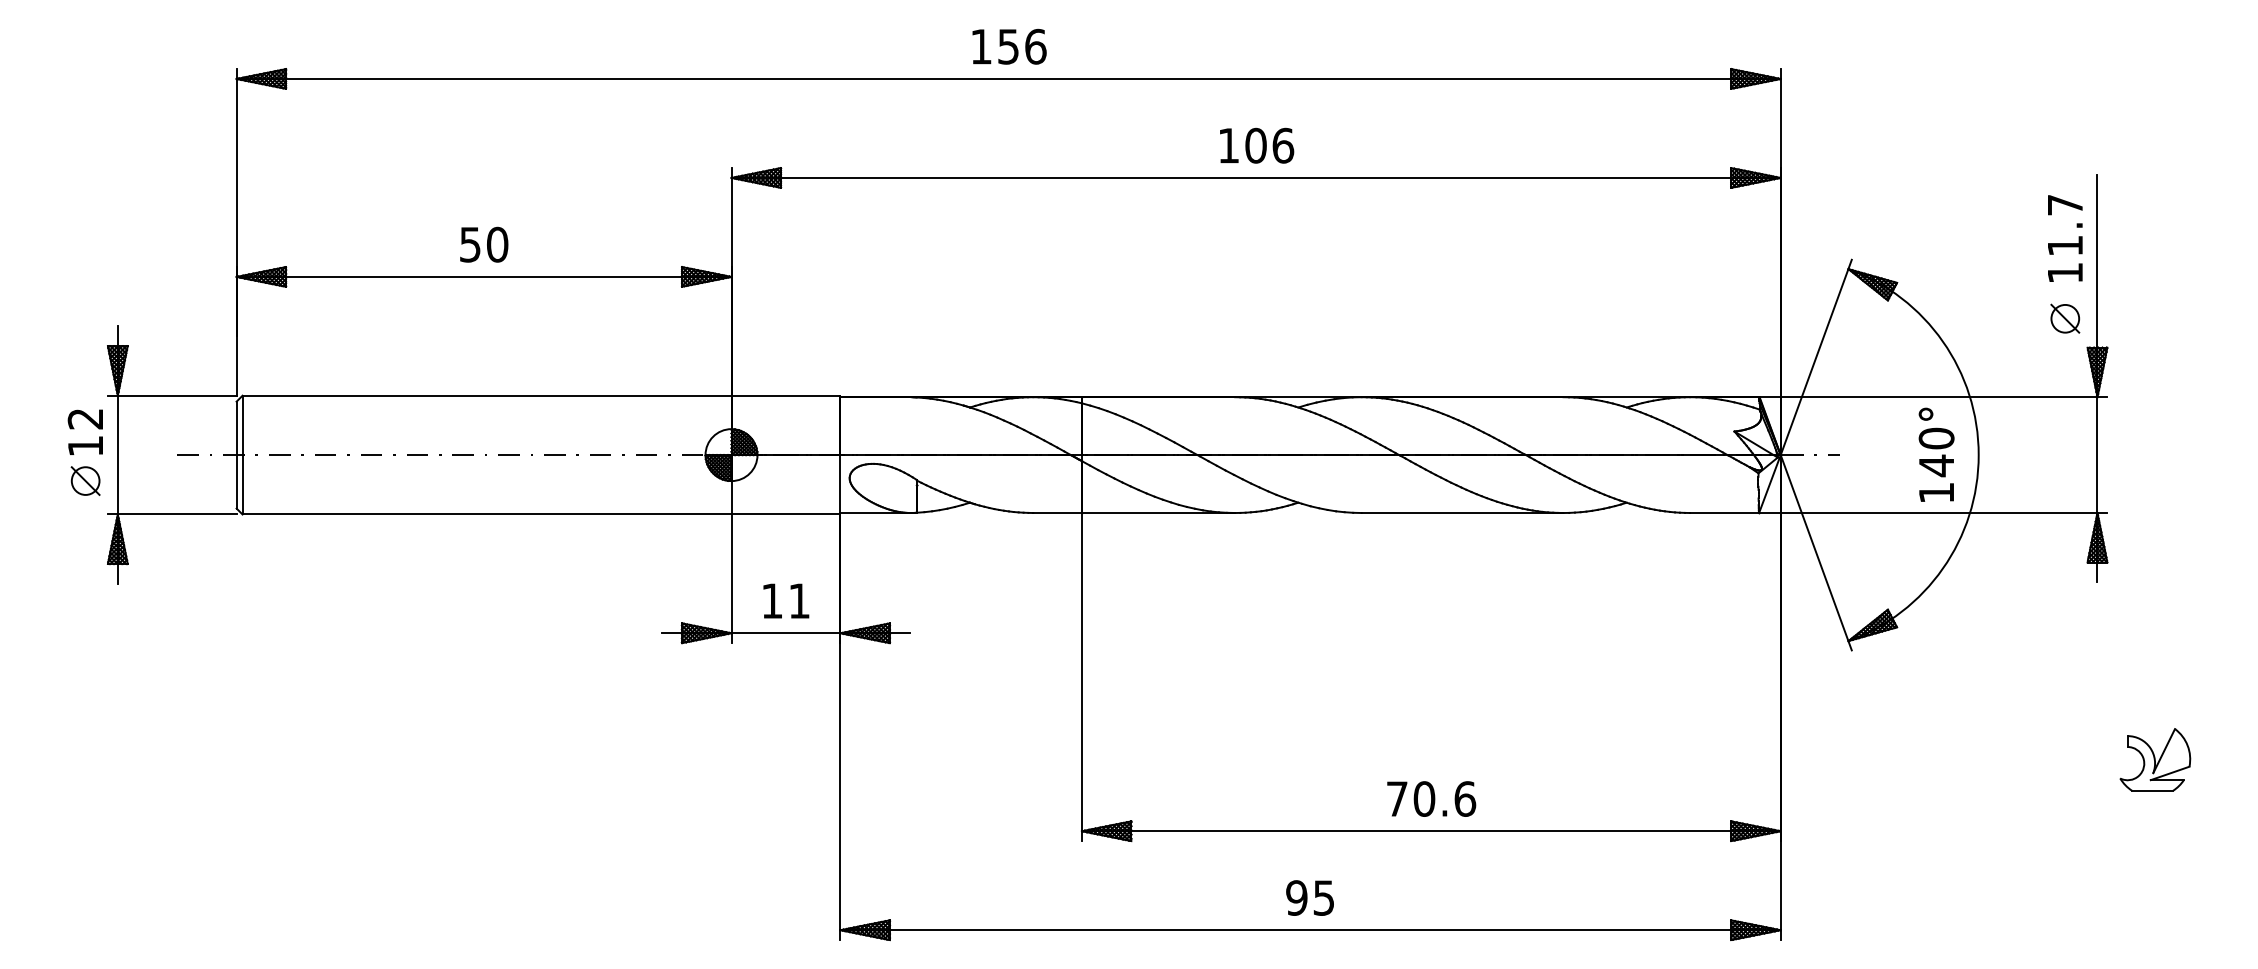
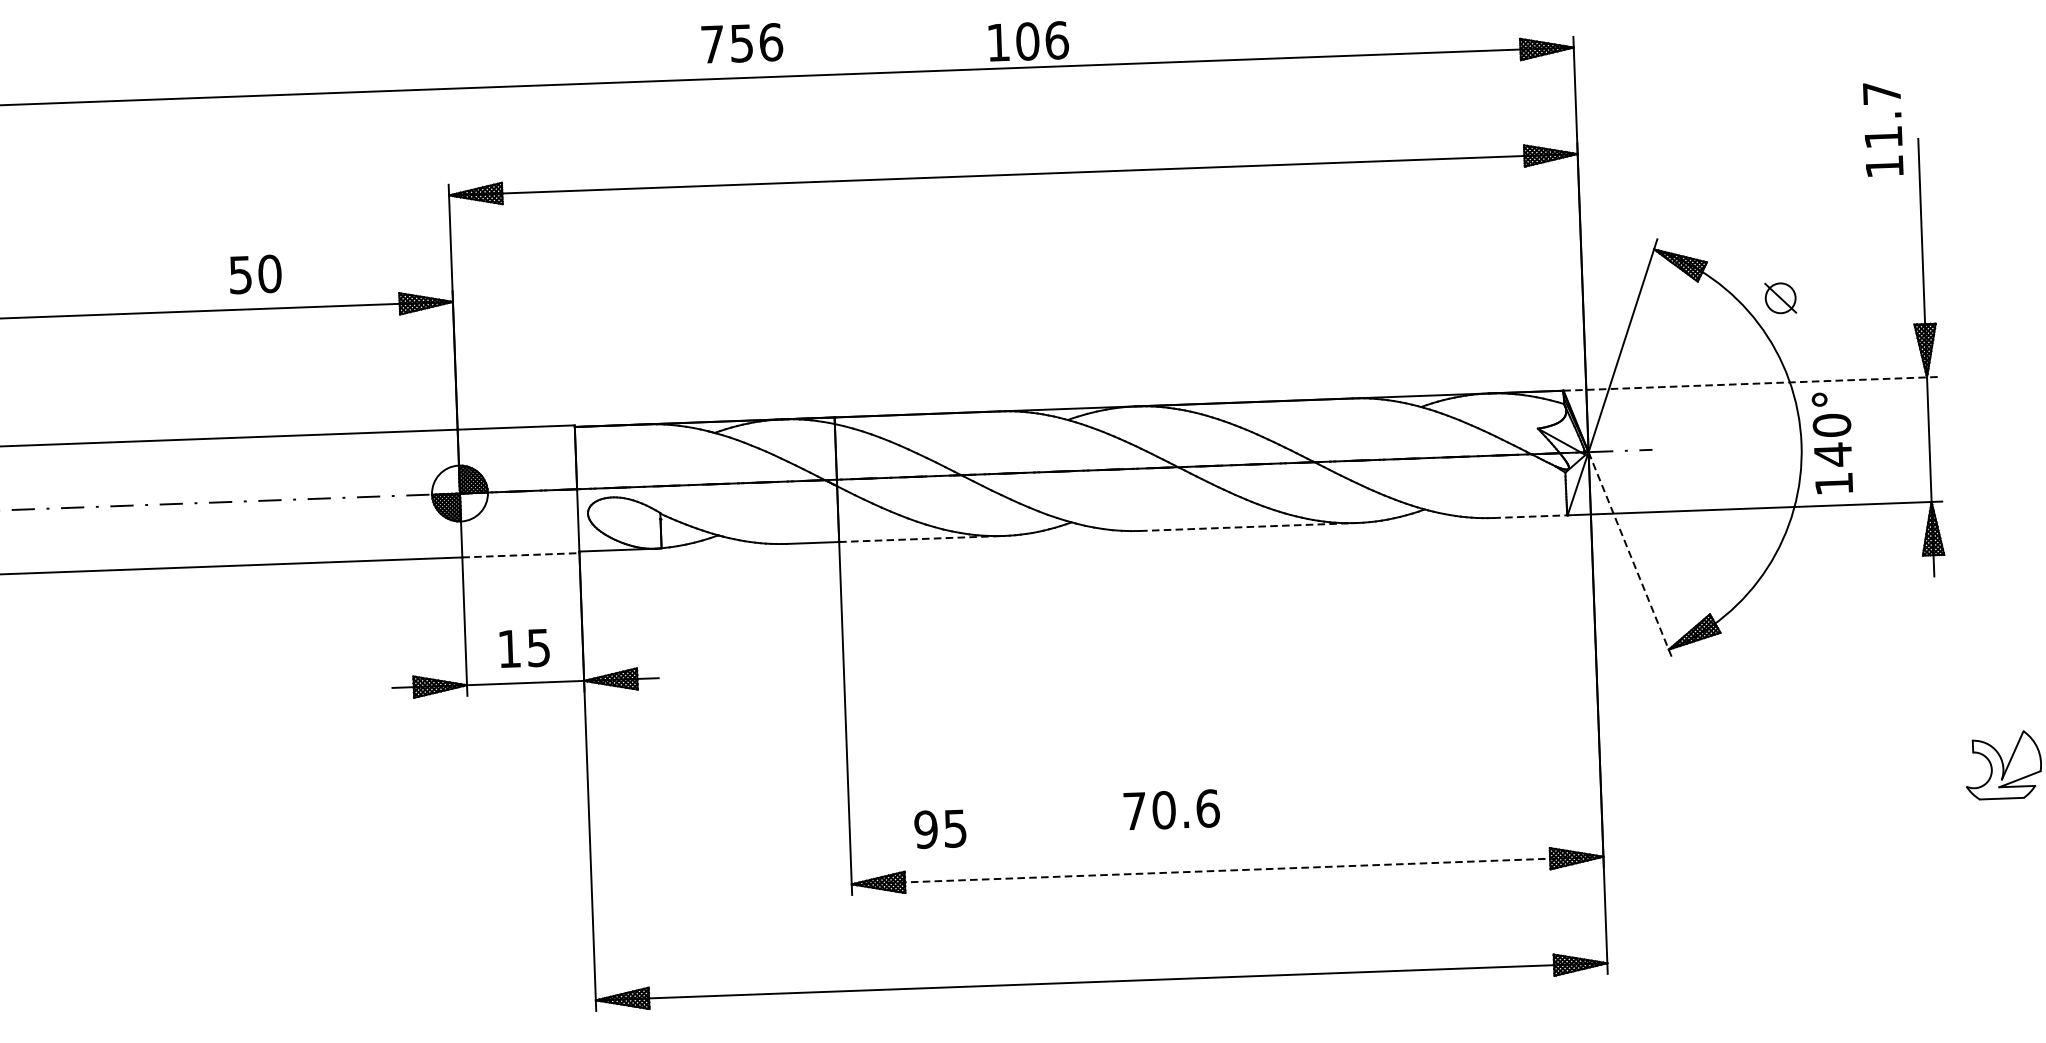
text: (981, 46) -> (712, 44), 156 -> 756
text: (1257, 145) -> (1029, 41), moved
text: (2065, 238) -> (1883, 129), moved
text: (484, 244) -> (255, 274), moved
part: (2065, 318) -> (1780, 297), moved
line: (1933, 397) -> (1750, 384), solid -> dashed
text: (1936, 454) -> (1832, 442), moved
line: (1158, 513) -> (921, 539), solid -> dashed
line: (1462, 513) -> (1248, 527), solid -> dashed
line: (1724, 513) -> (1530, 517), solid -> dashed
line: (786, 514) -> (521, 555), solid -> dashed
line: (1816, 552) -> (1630, 555), solid -> dashed
text: (799, 600) -> (538, 647), 11 -> 15
text: (1431, 798) -> (1171, 809), moved
line: (1431, 831) -> (1227, 870), solid -> dashed
text: (1309, 897) -> (939, 828), moved

